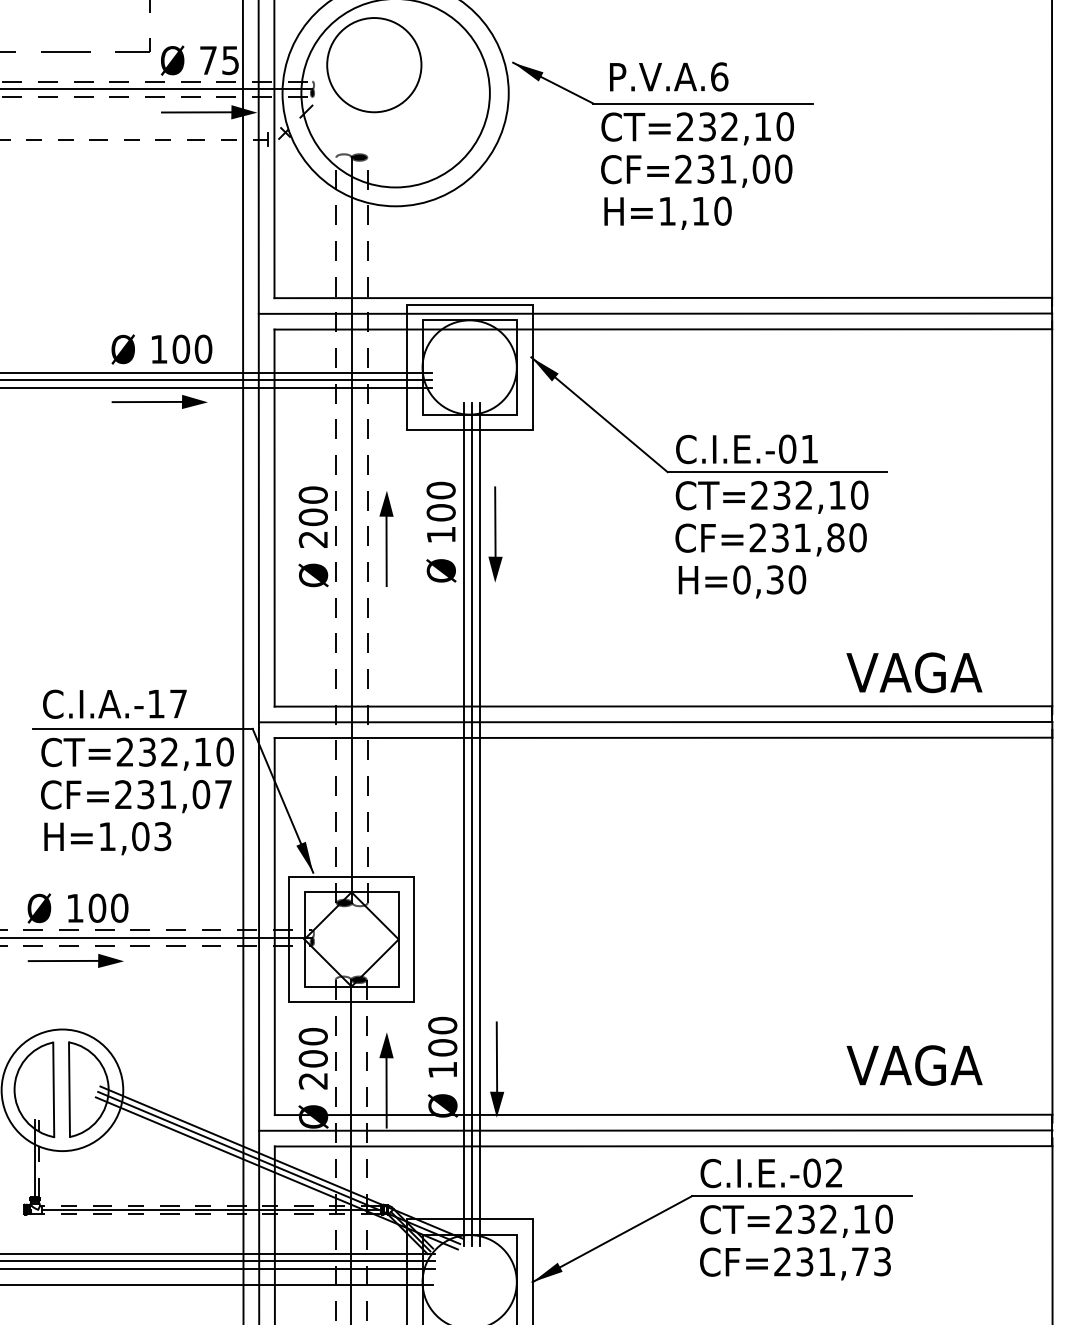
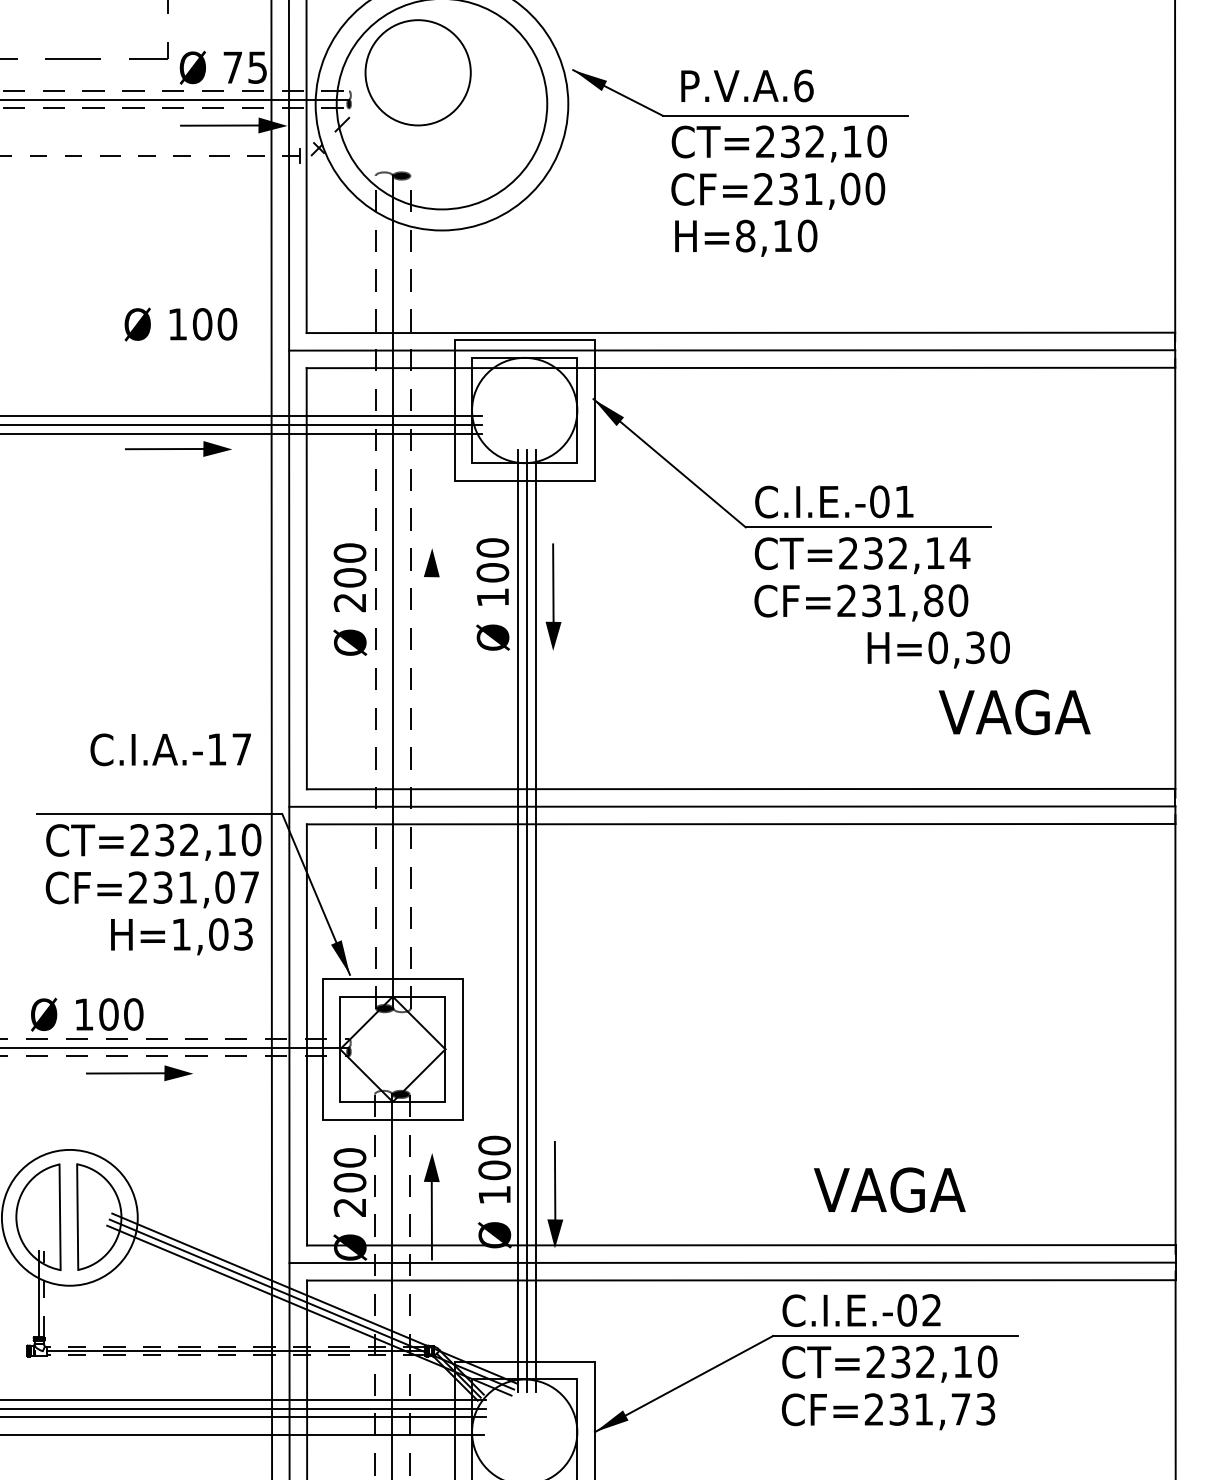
text: (667, 210) -> (745, 235), H=1,10 -> H=8,10
text: (161, 349) -> (180, 324), moved
text: (859, 494) -> (960, 552), CT=232,10 -> CT=232,14
line: (386, 551) -> (431, 616), removed
text: (742, 581) -> (938, 649), moved
text: (914, 672) -> (1014, 712), moved
text: (114, 703) -> (170, 748), moved
text: (107, 838) -> (181, 936), moved
part: (75, 960) -> (139, 1072), moved
text: (914, 1065) -> (889, 1190), moved

